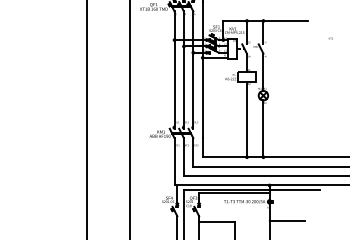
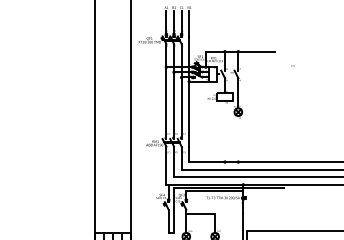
line: (247, 119) -> (225, 131), removed
line: (263, 129) -> (238, 139), removed
line: (287, 220) -> (257, 213), removed

